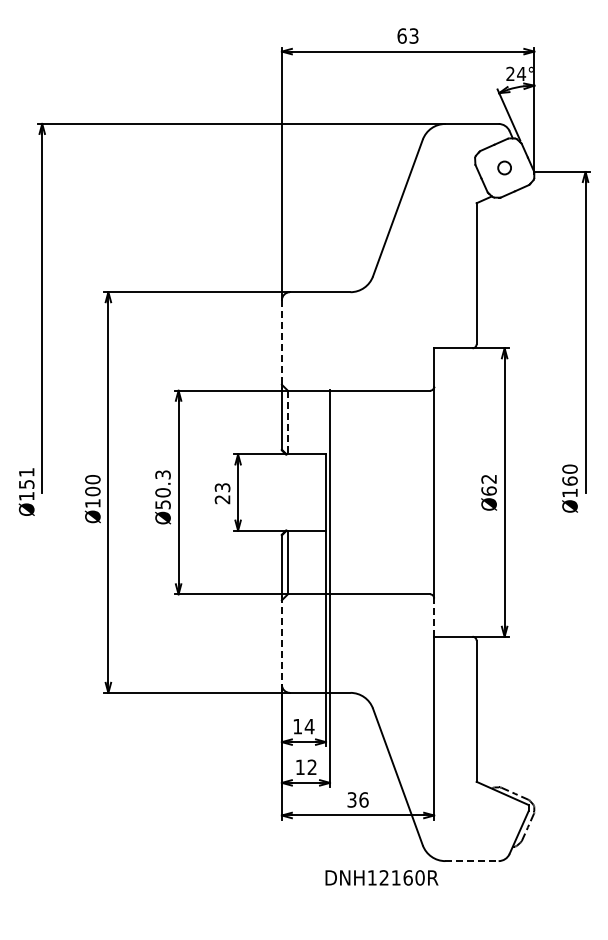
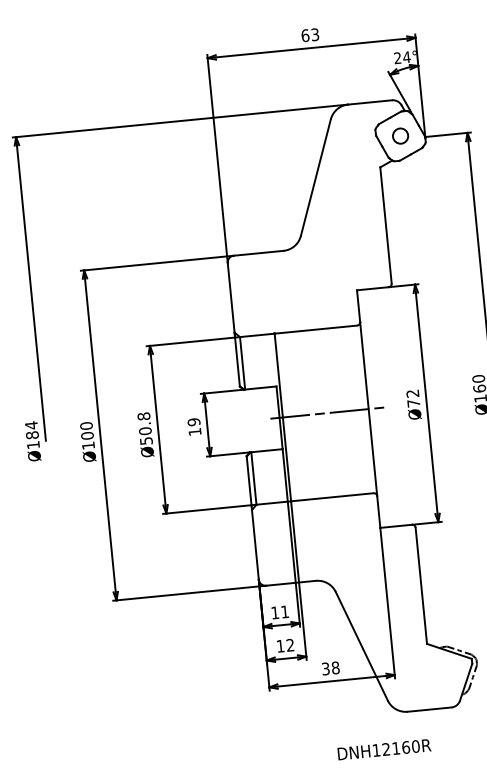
circle: (504, 167) -> (400, 135), size x1.43
line: (281, 344) -> (230, 299), dashed -> solid
line: (287, 422) -> (242, 363), dashed -> solid
text: (162, 474) -> (143, 416), Ø50.3 -> Ø50.8
text: (26, 477) -> (31, 429), Ø151 -> Ø184
text: (488, 490) -> (413, 403), Ø62 -> Ø72
line: (384, 492) -> (327, 413), added
text: (222, 493) -> (194, 426), 23 -> 19
line: (434, 617) -> (379, 511), dashed -> solid
line: (281, 640) -> (254, 543), dashed -> solid
text: (309, 726) -> (284, 611), 14 -> 11
text: (363, 799) -> (335, 667), 36 -> 38
line: (471, 861) -> (429, 709), dashed -> solid
text: (381, 877) -> (384, 749), moved

